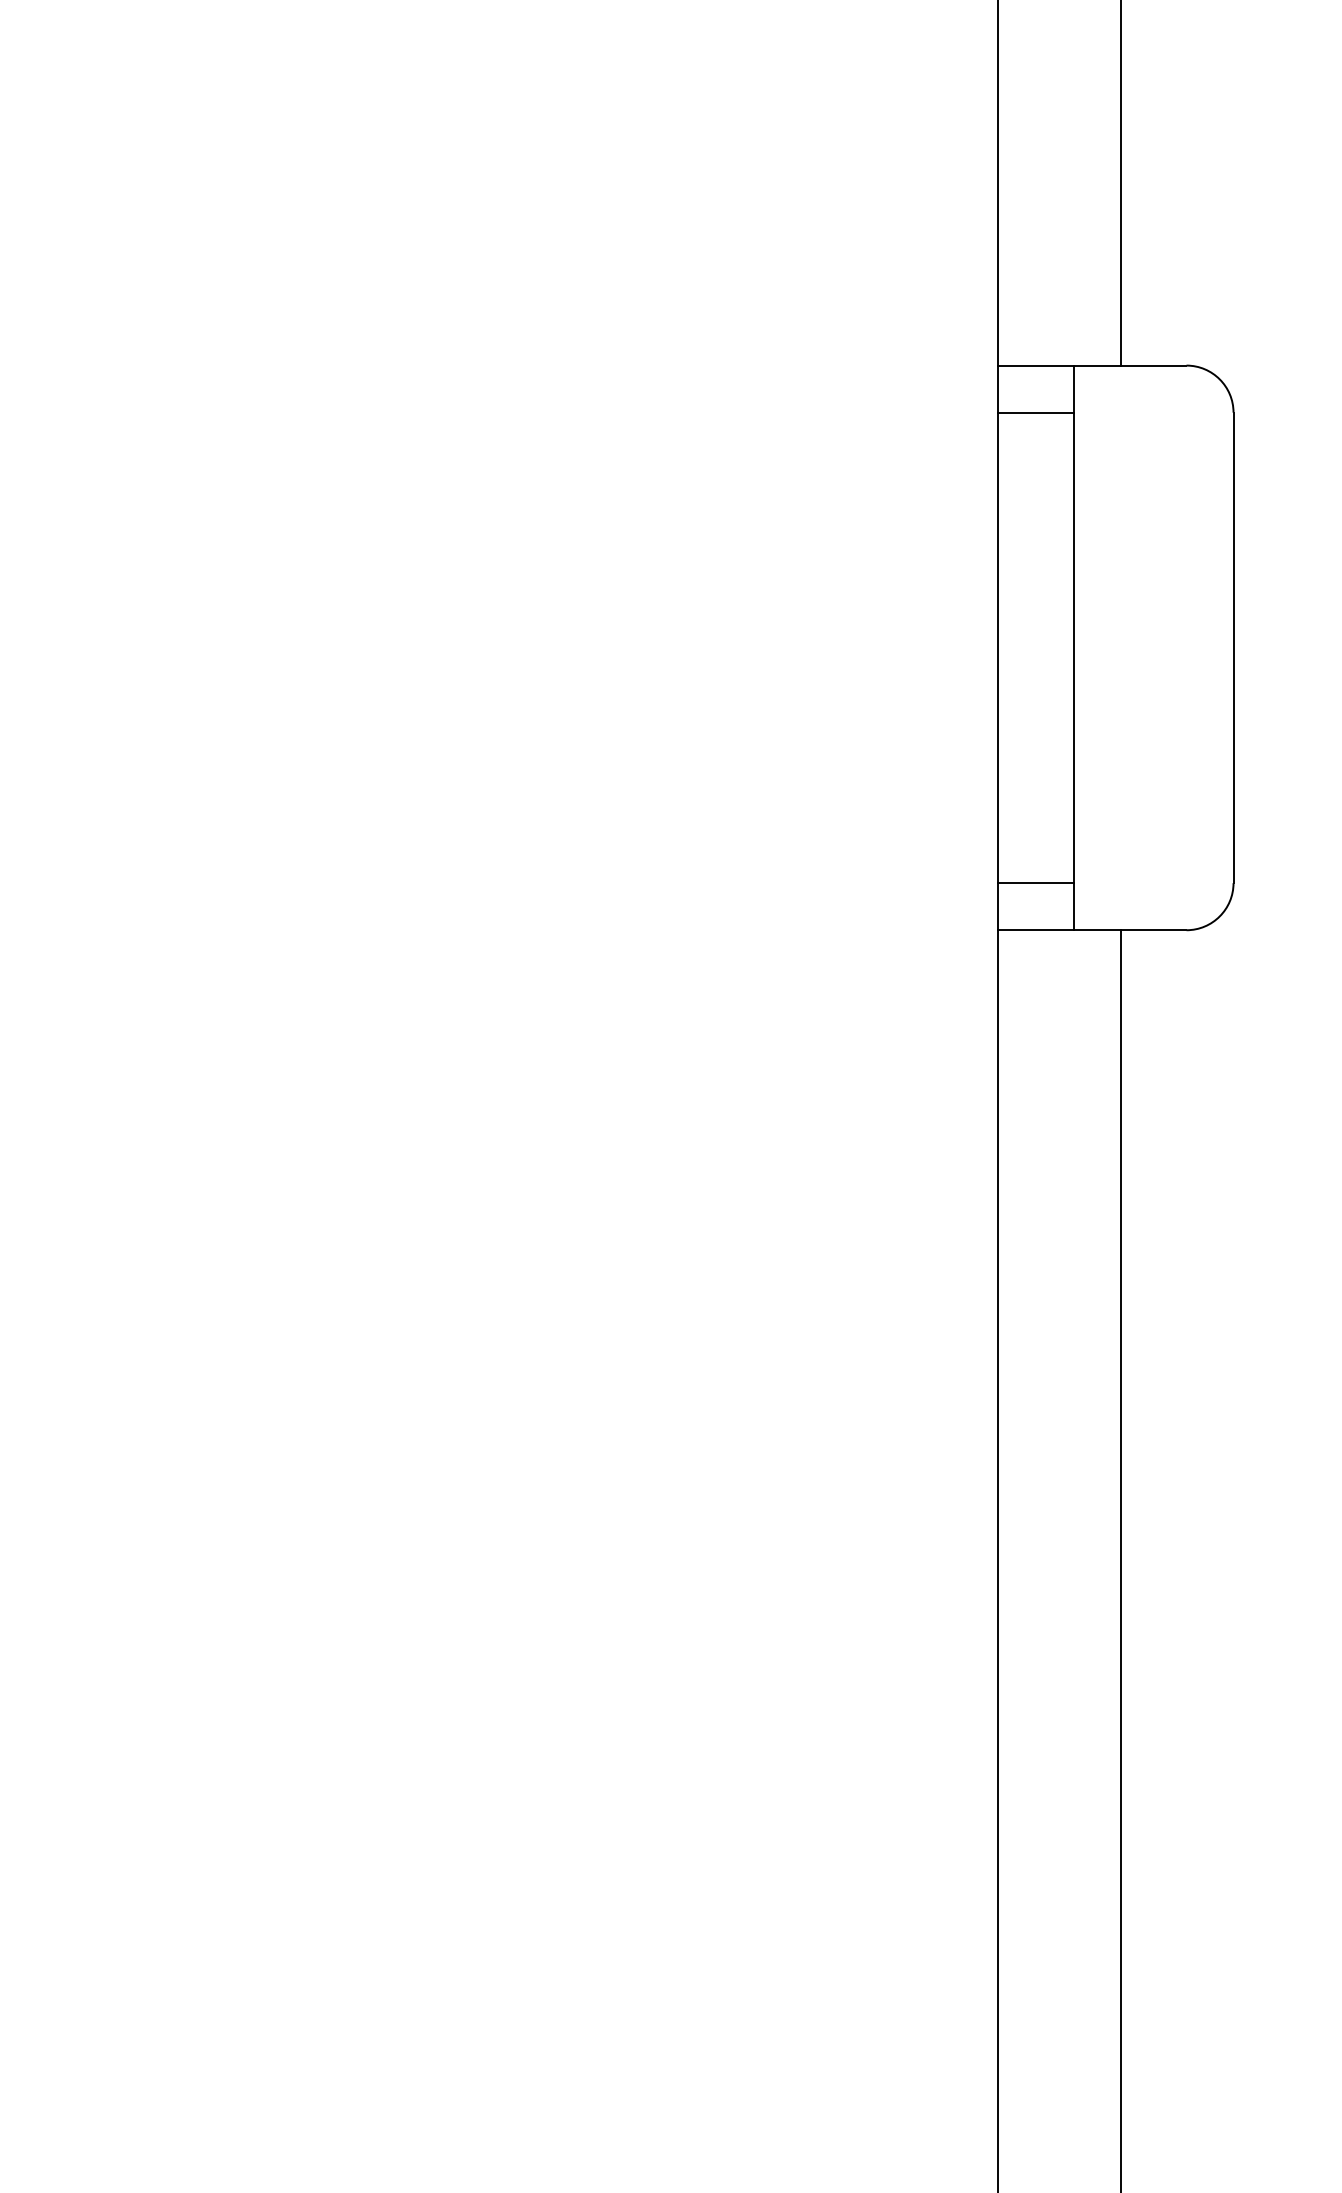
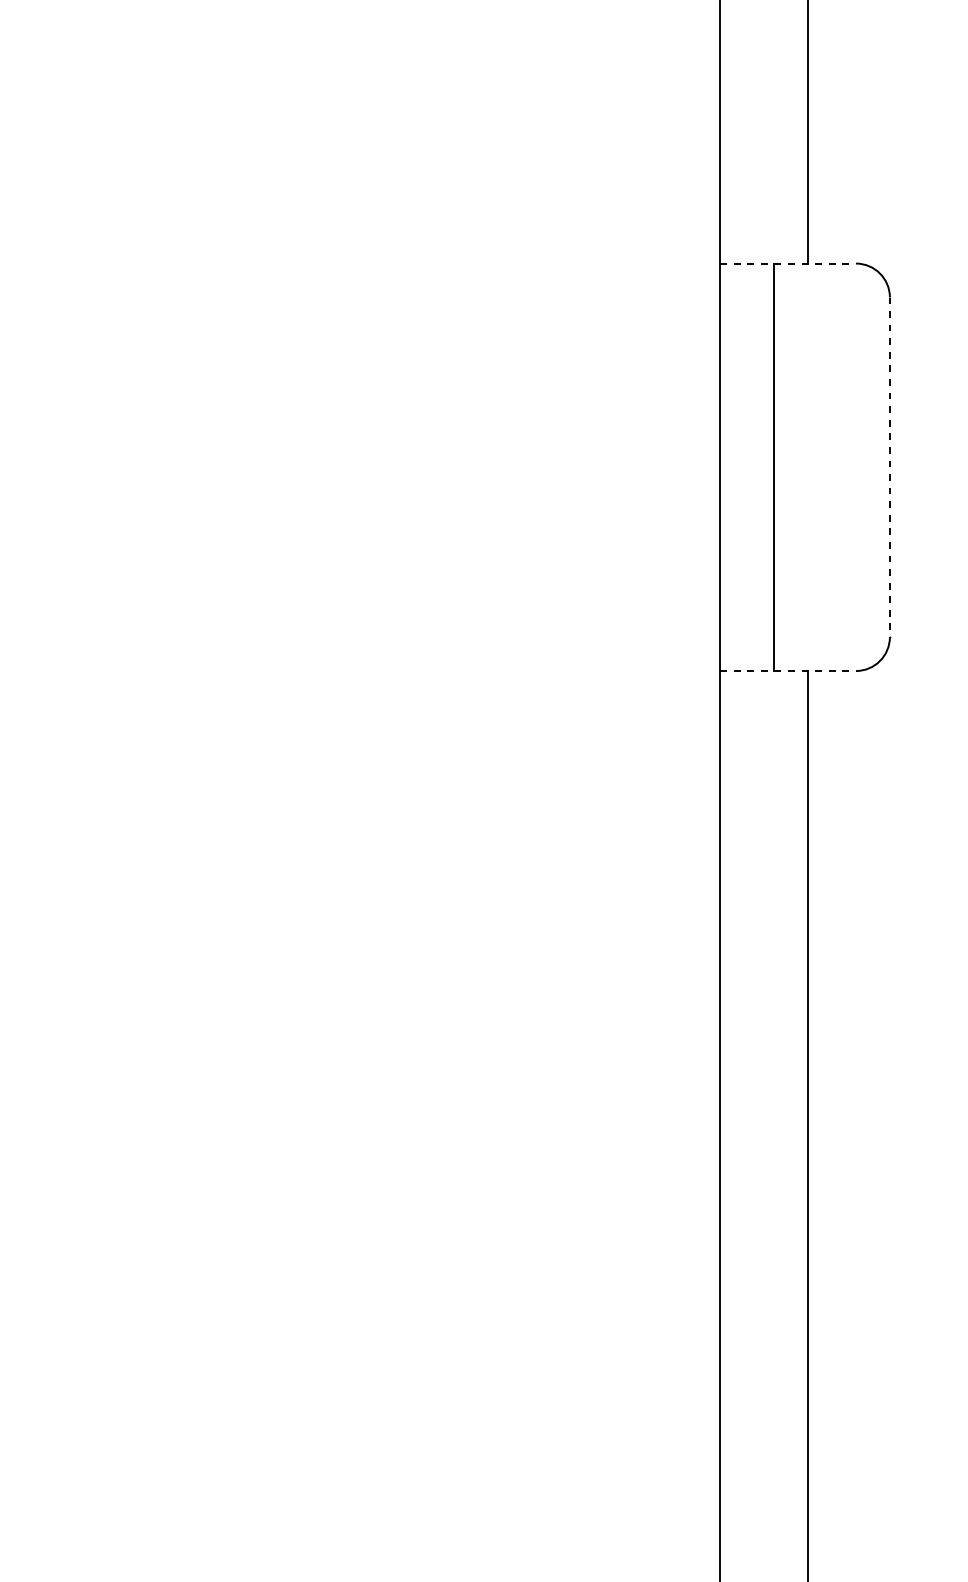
line: (1092, 365) -> (788, 263), solid -> dashed
line: (1035, 412) -> (747, 297), removed
line: (1233, 648) -> (889, 467), solid -> dashed
line: (1035, 883) -> (747, 637), removed
line: (1092, 930) -> (788, 671), solid -> dashed

